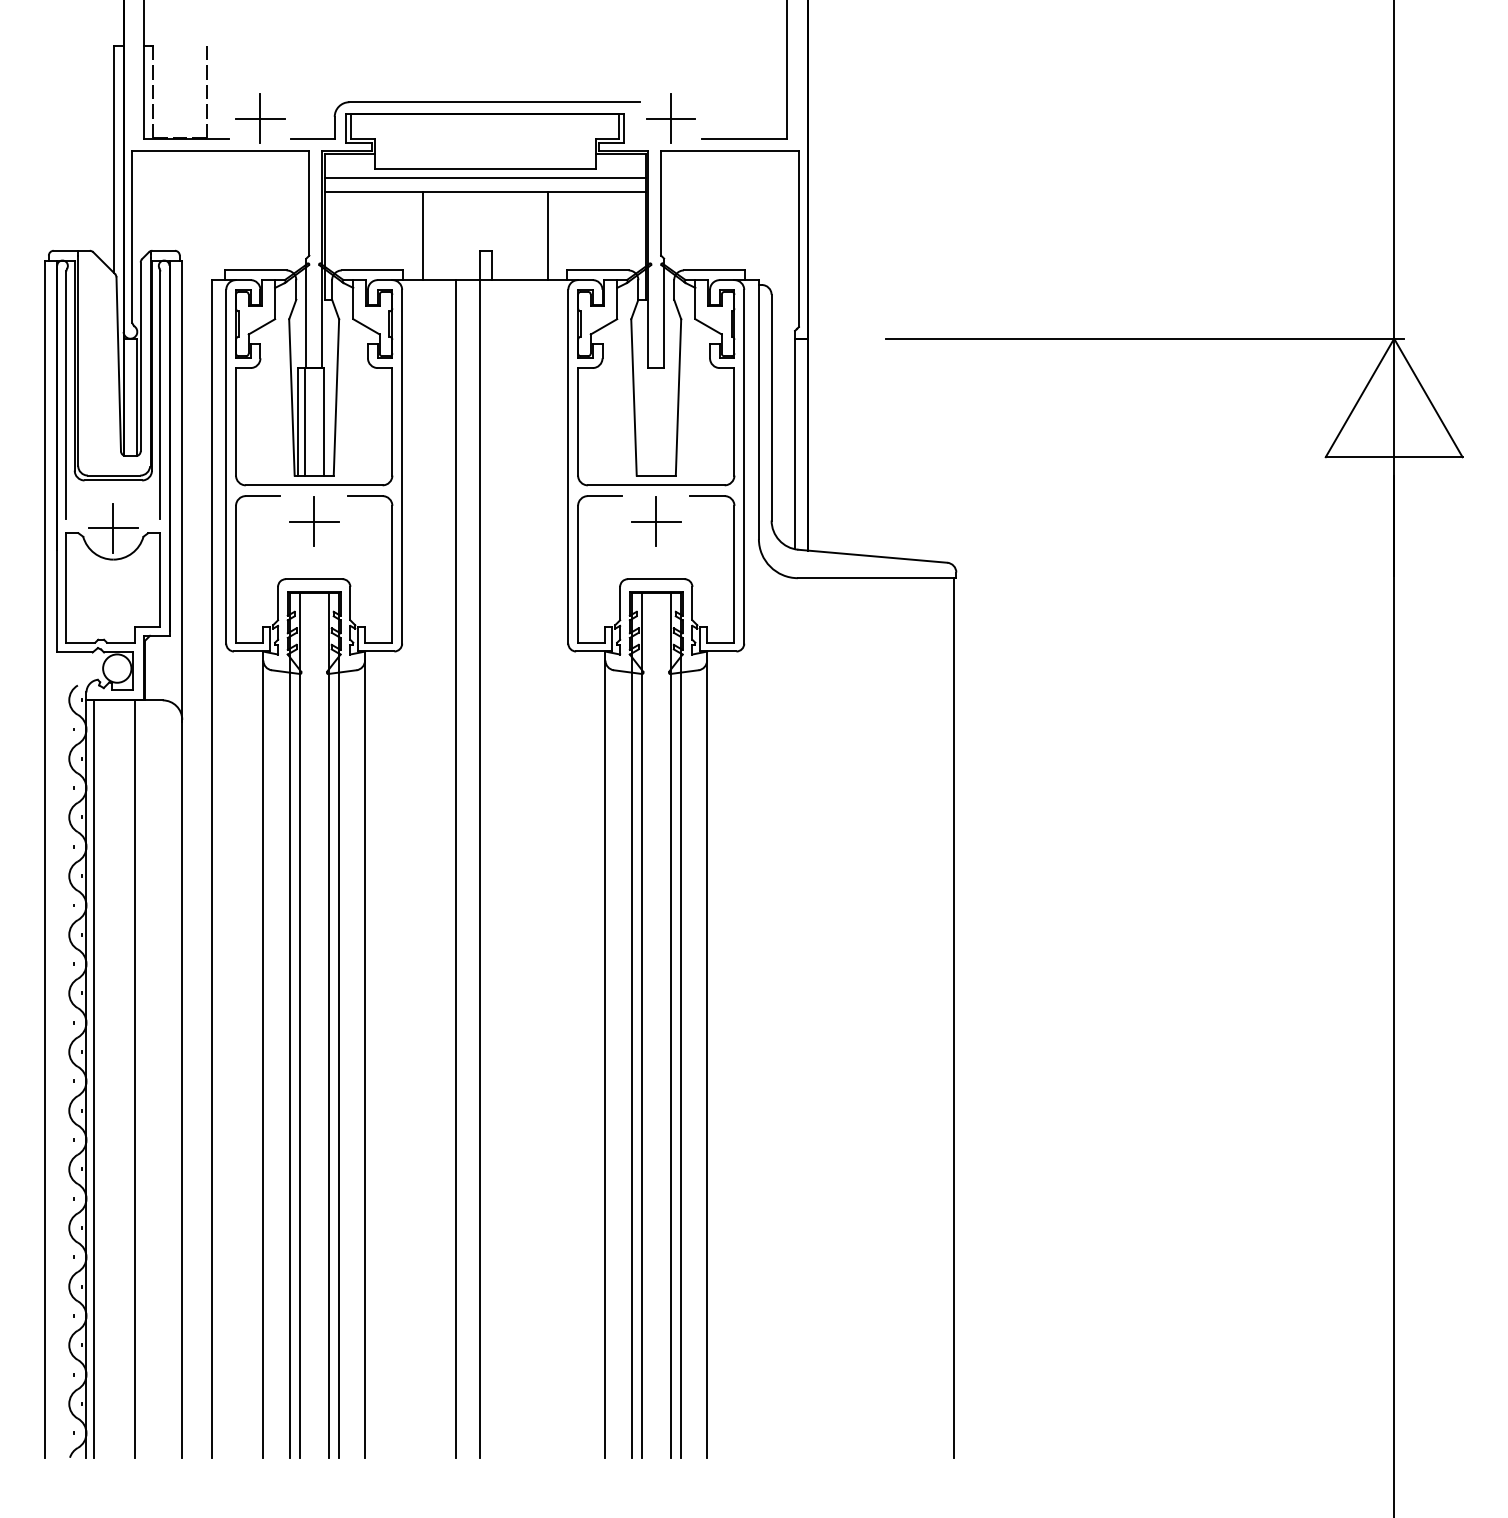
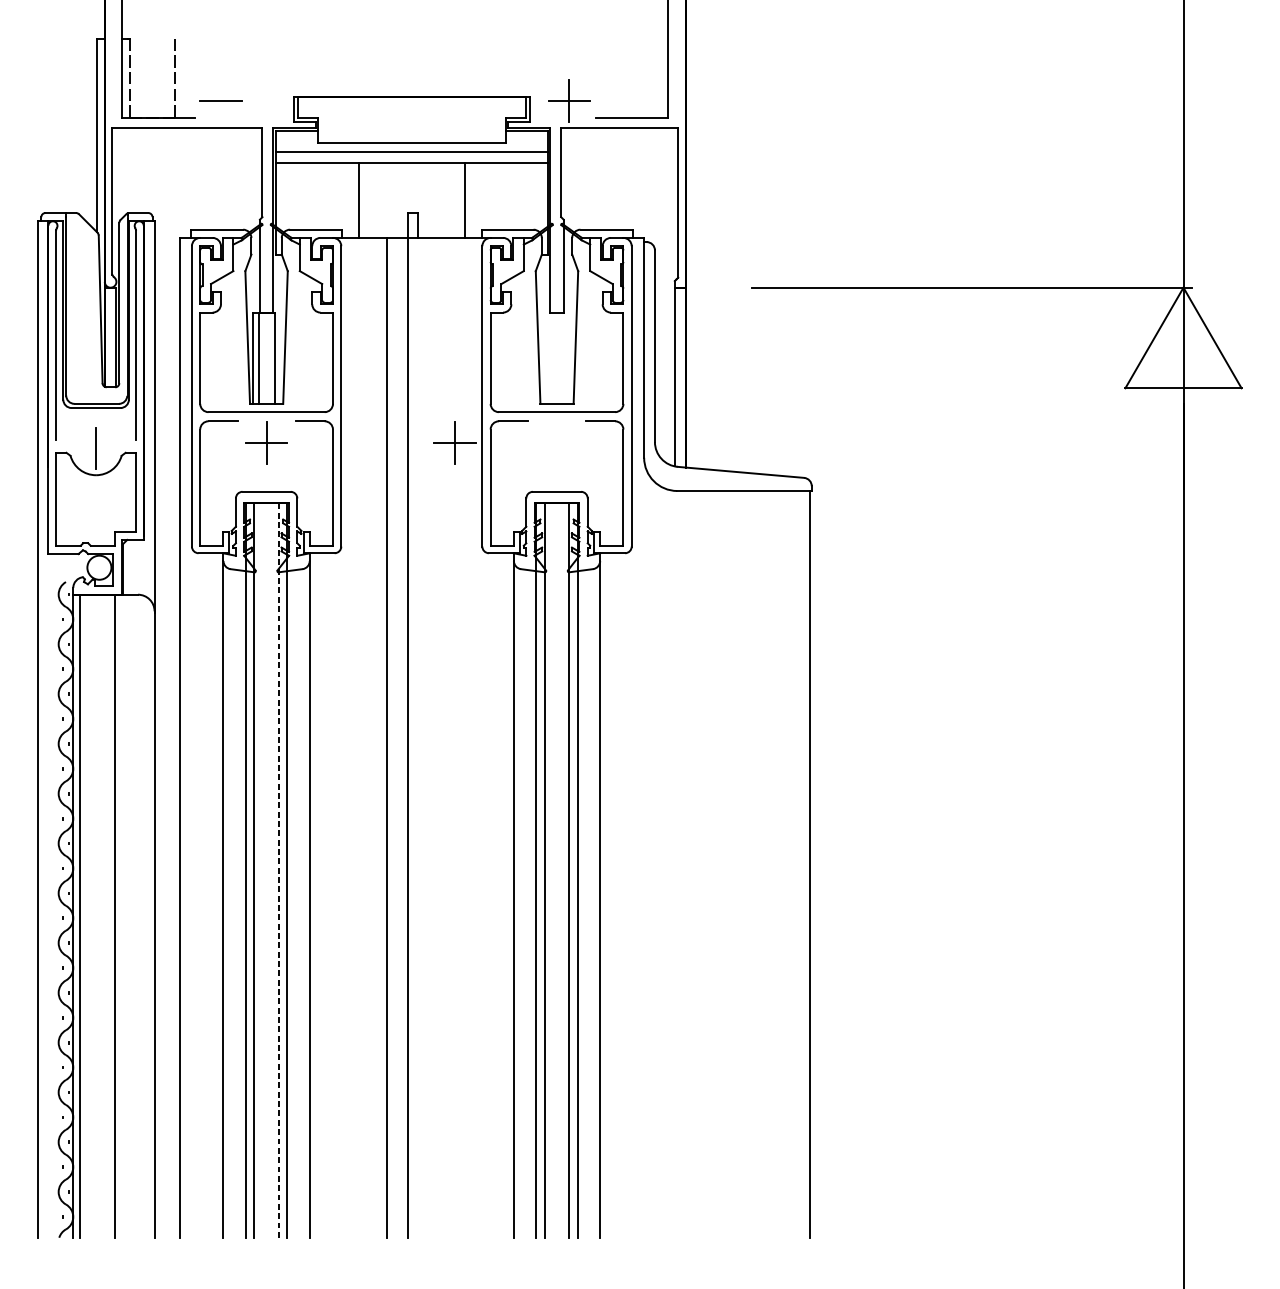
part: (465, 102) -> (395, 87), removed
line: (260, 118) -> (221, 100), removed
part: (656, 521) -> (455, 442), moved
line: (112, 528) -> (95, 448), removed
line: (328, 1025) -> (278, 870), solid -> dashed

